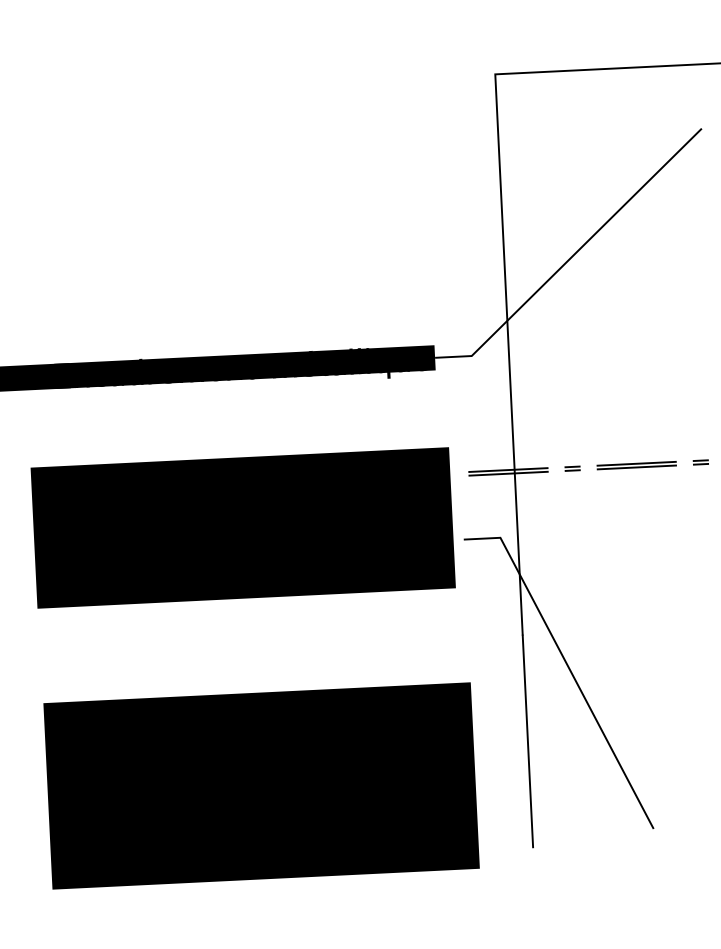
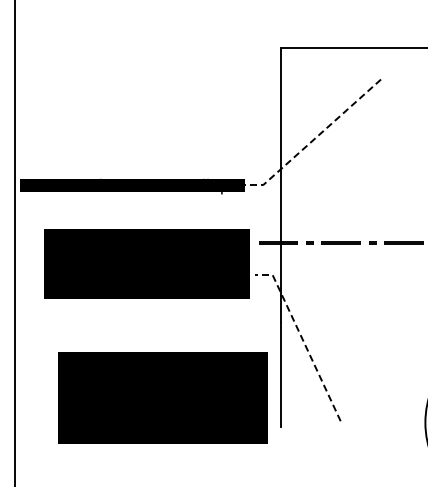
line: (572, 255) -> (314, 138), solid -> dashed
line: (567, 666) -> (302, 339), solid -> dashed
text: (261, 785) -> (162, 397), moved

